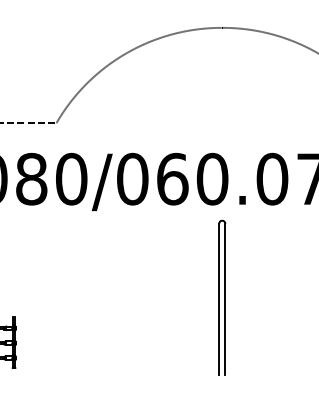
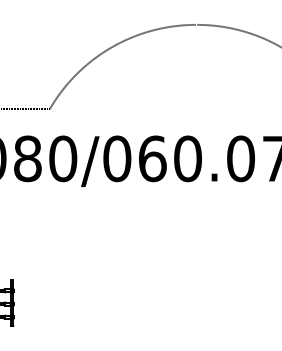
part: (222, 297) -> (196, 263), removed

